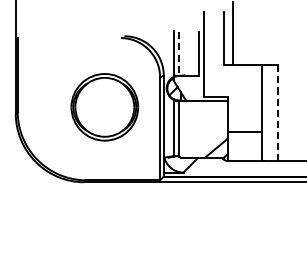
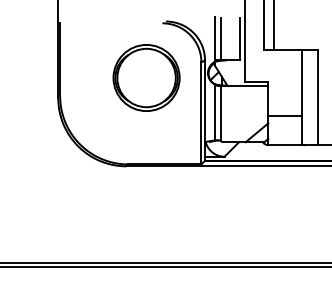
line: (179, 54) -> (220, 39), dashed -> solid
part: (104, 106) -> (146, 77), moved
line: (277, 112) -> (317, 97), dashed -> solid

